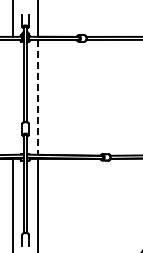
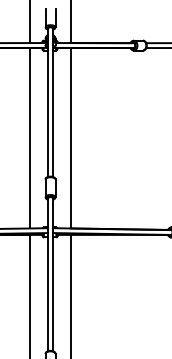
line: (12, 97) -> (29, 138), added
line: (38, 97) -> (70, 138), dashed -> solid

